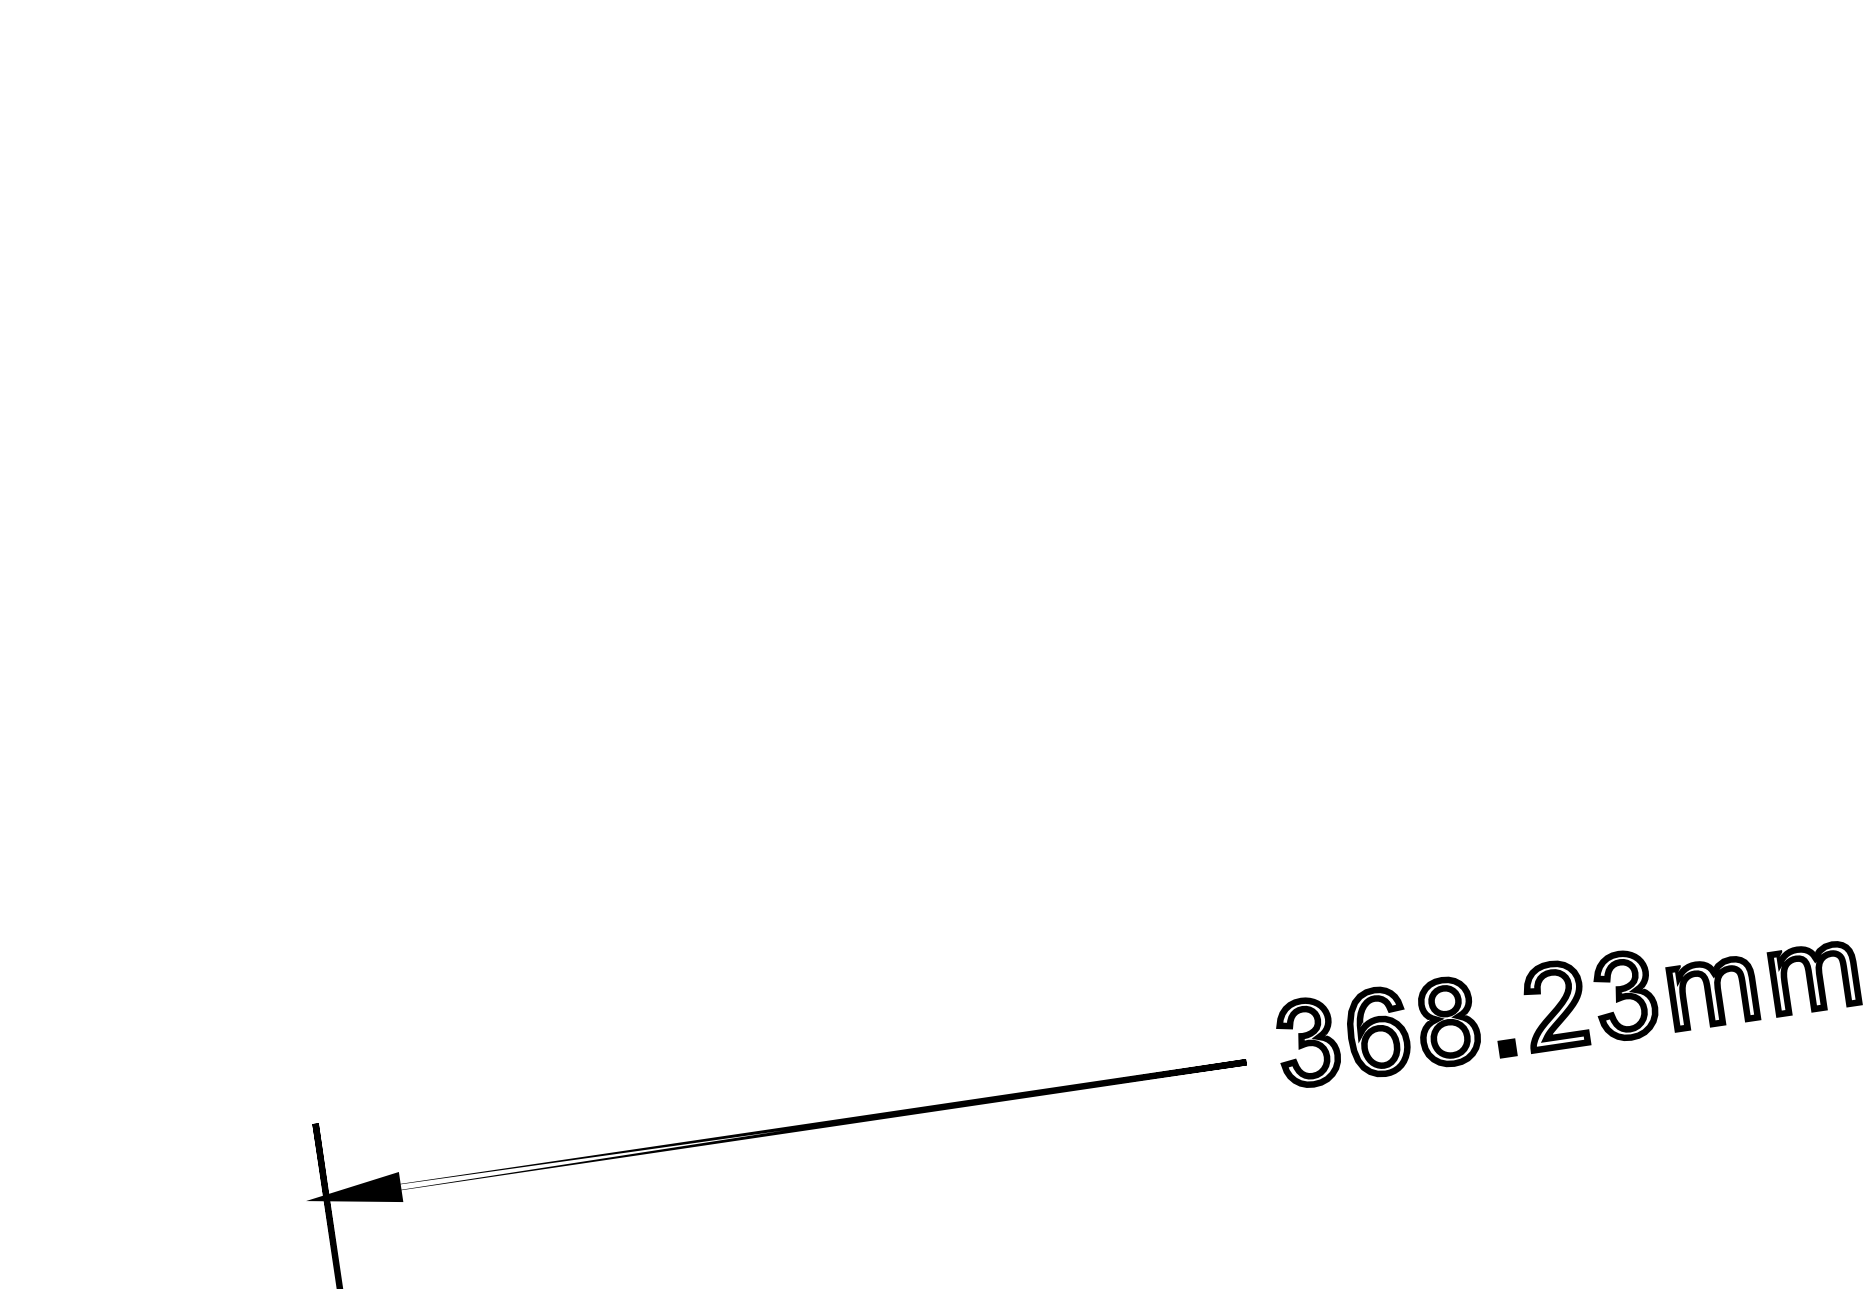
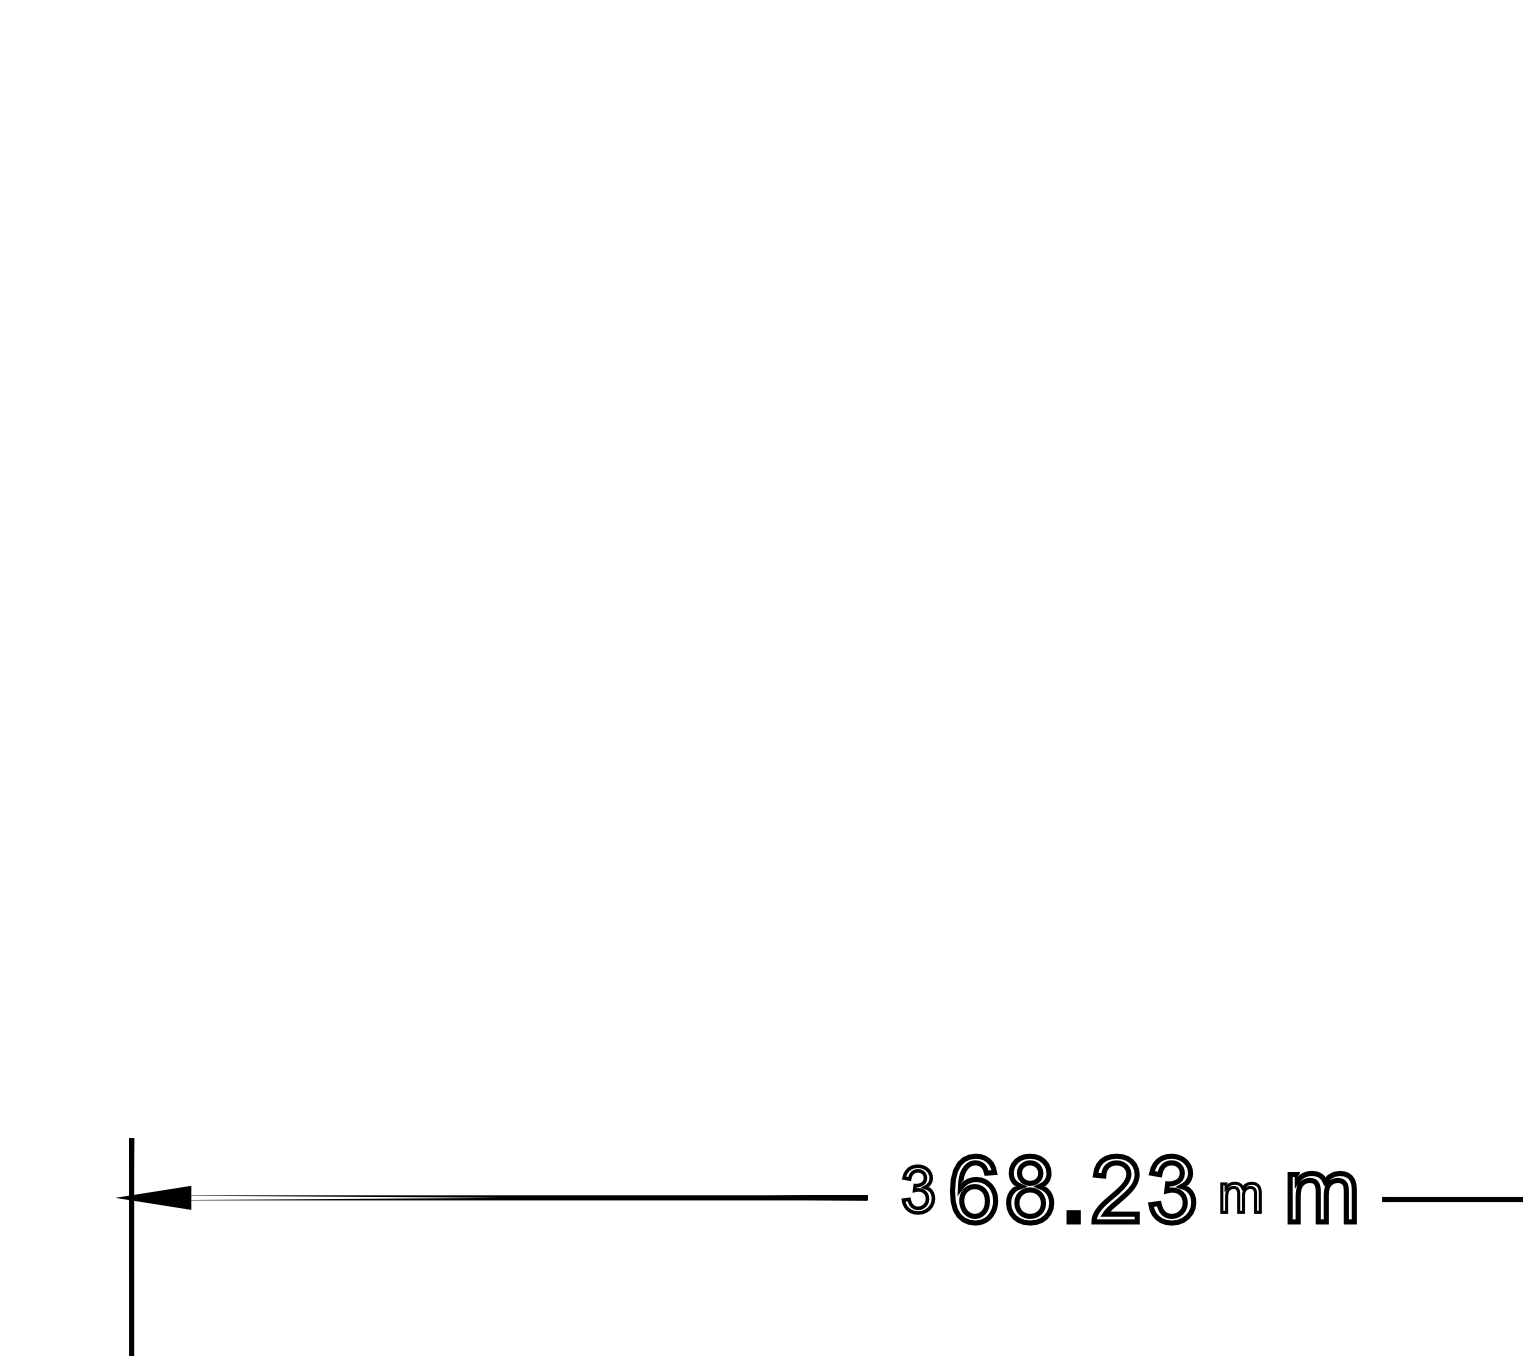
part: (1712, 992) -> (1240, 1197), size x0.6
part: (1308, 1042) -> (918, 1189), size x0.7

